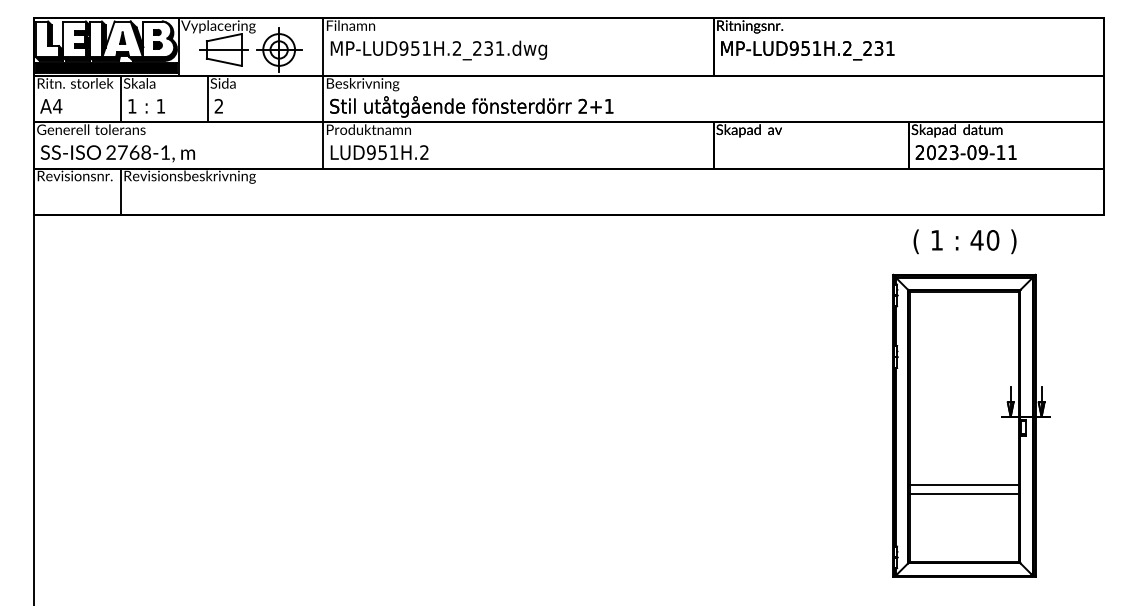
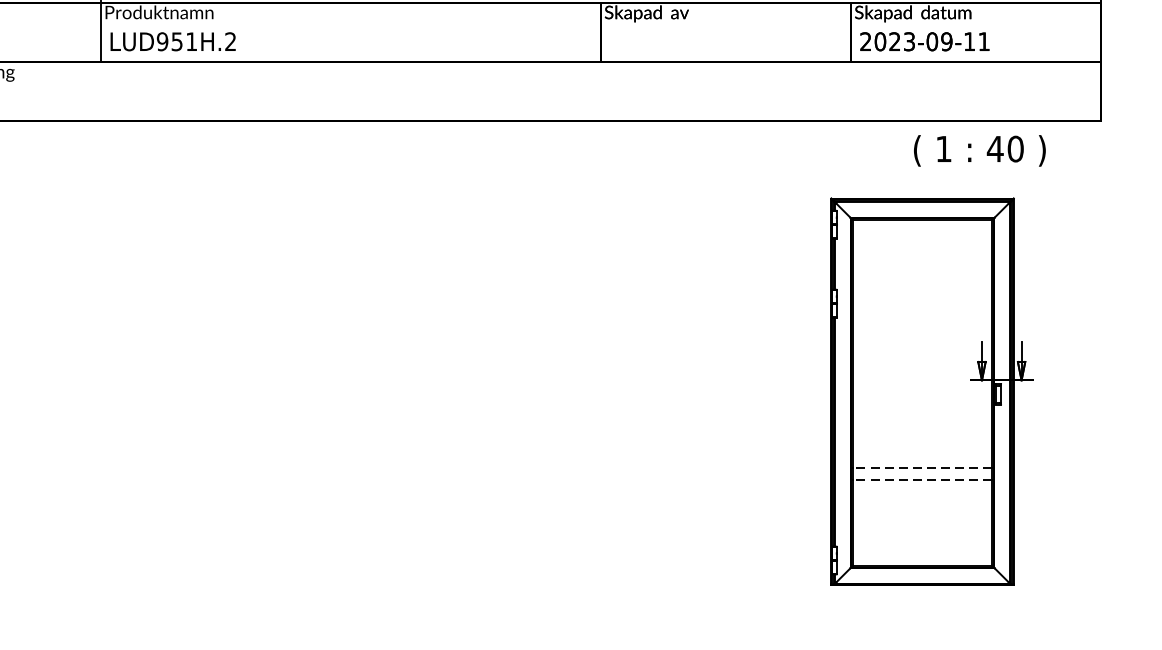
text: (964, 241) -> (979, 150), moved
line: (963, 484) -> (921, 467), solid -> dashed
line: (963, 494) -> (921, 479), solid -> dashed

